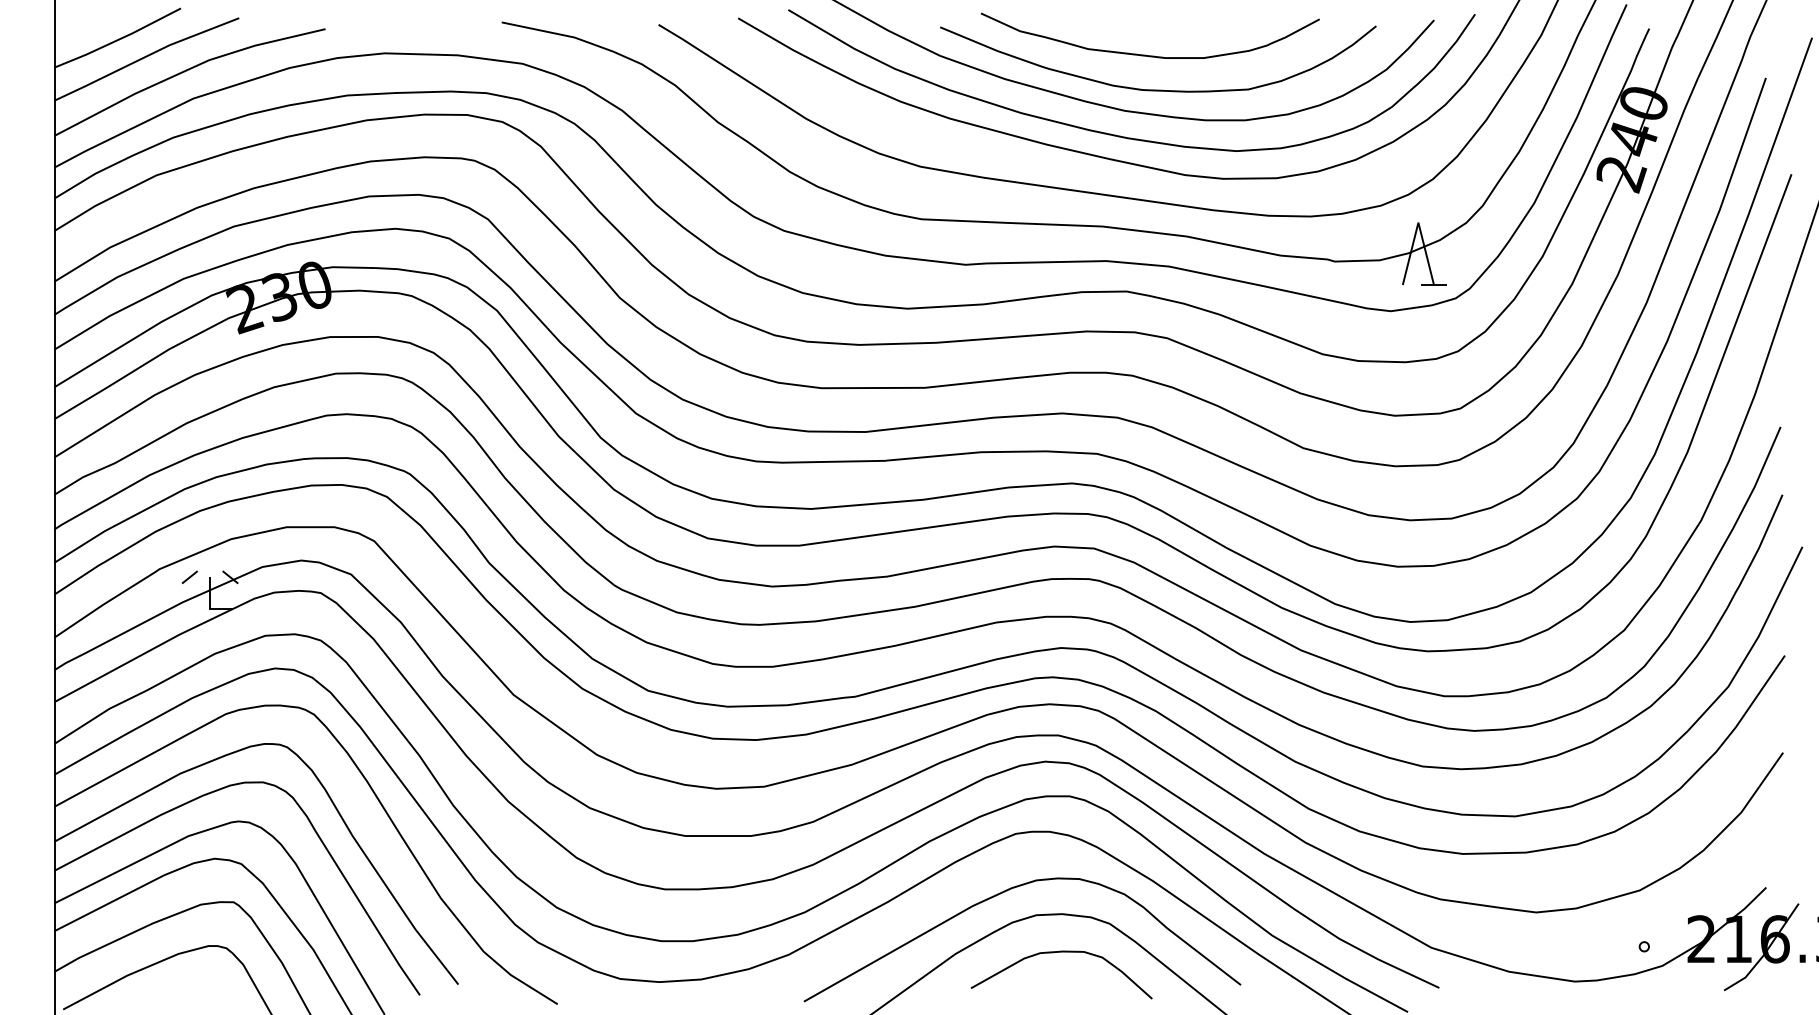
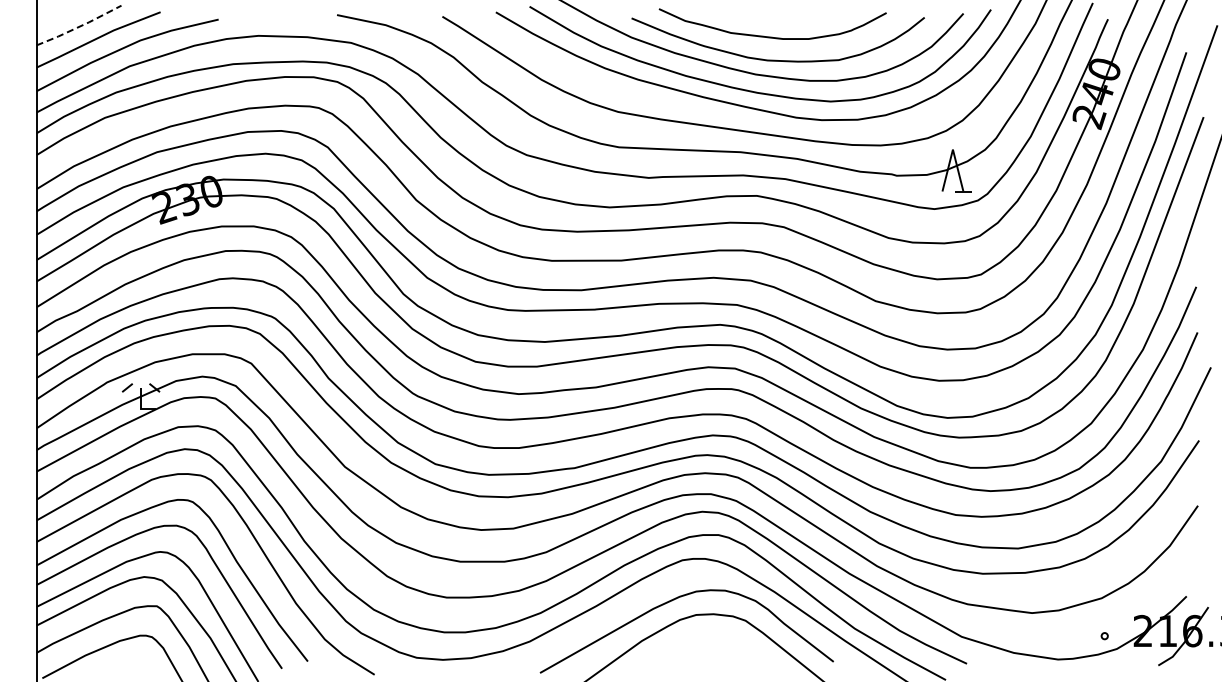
line: (118, 39) -> (79, 26), solid -> dashed
curve: (1062, 953) -> (713, 640), removed

